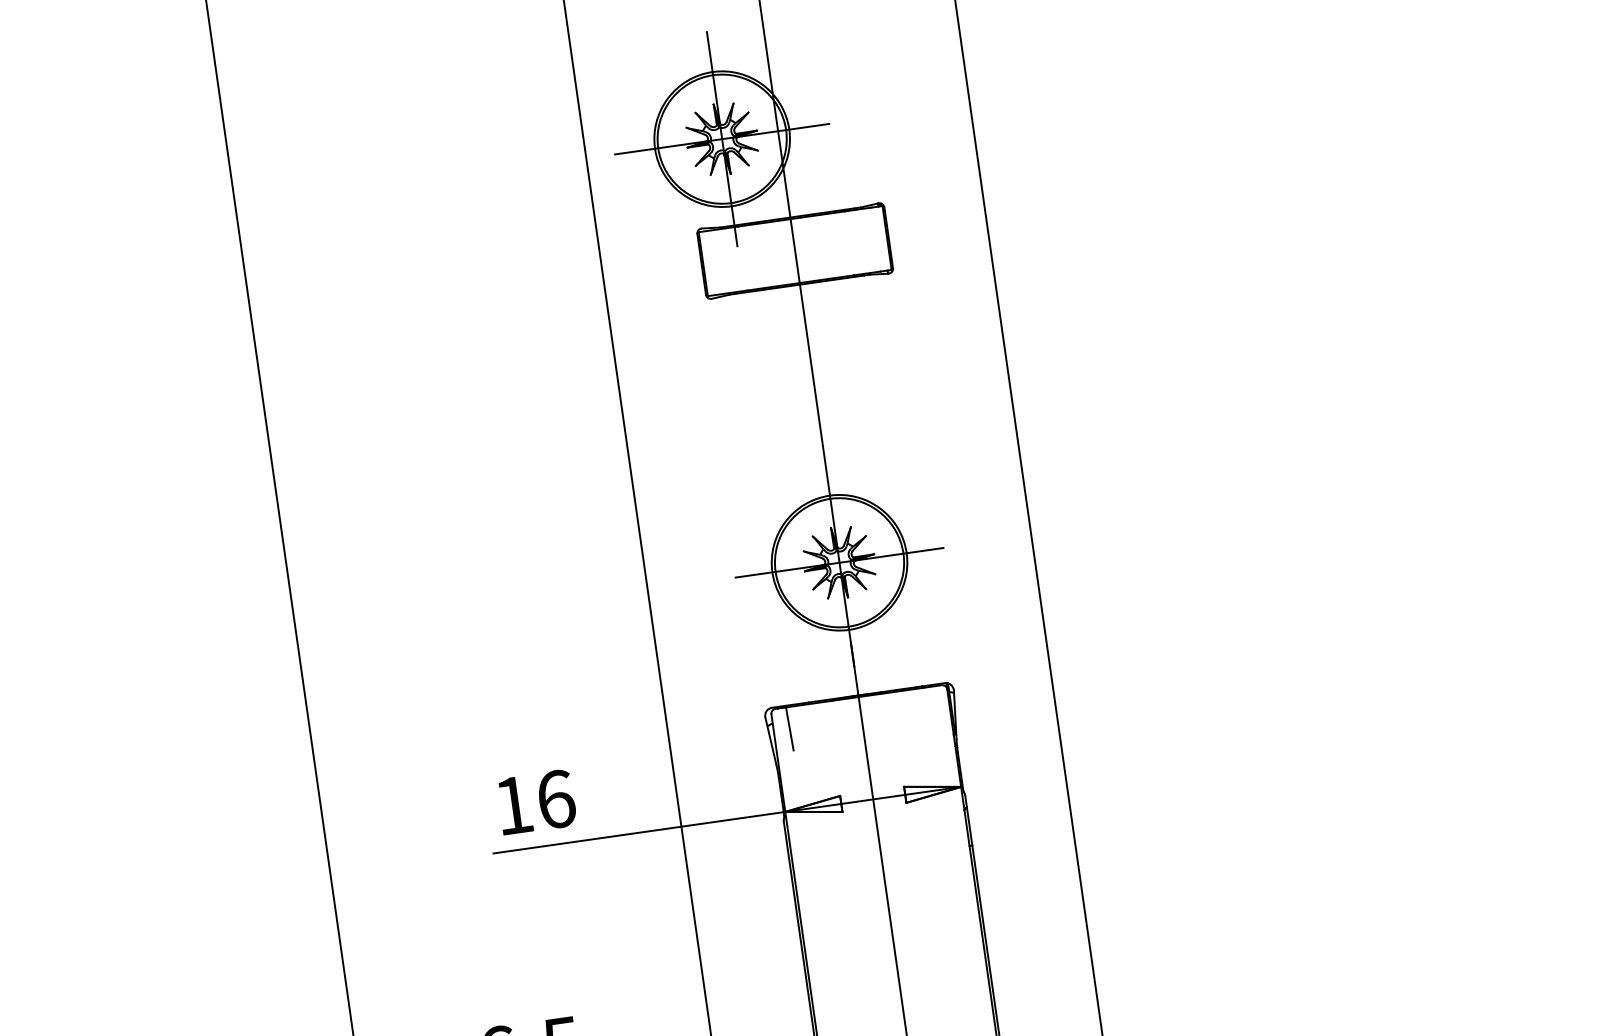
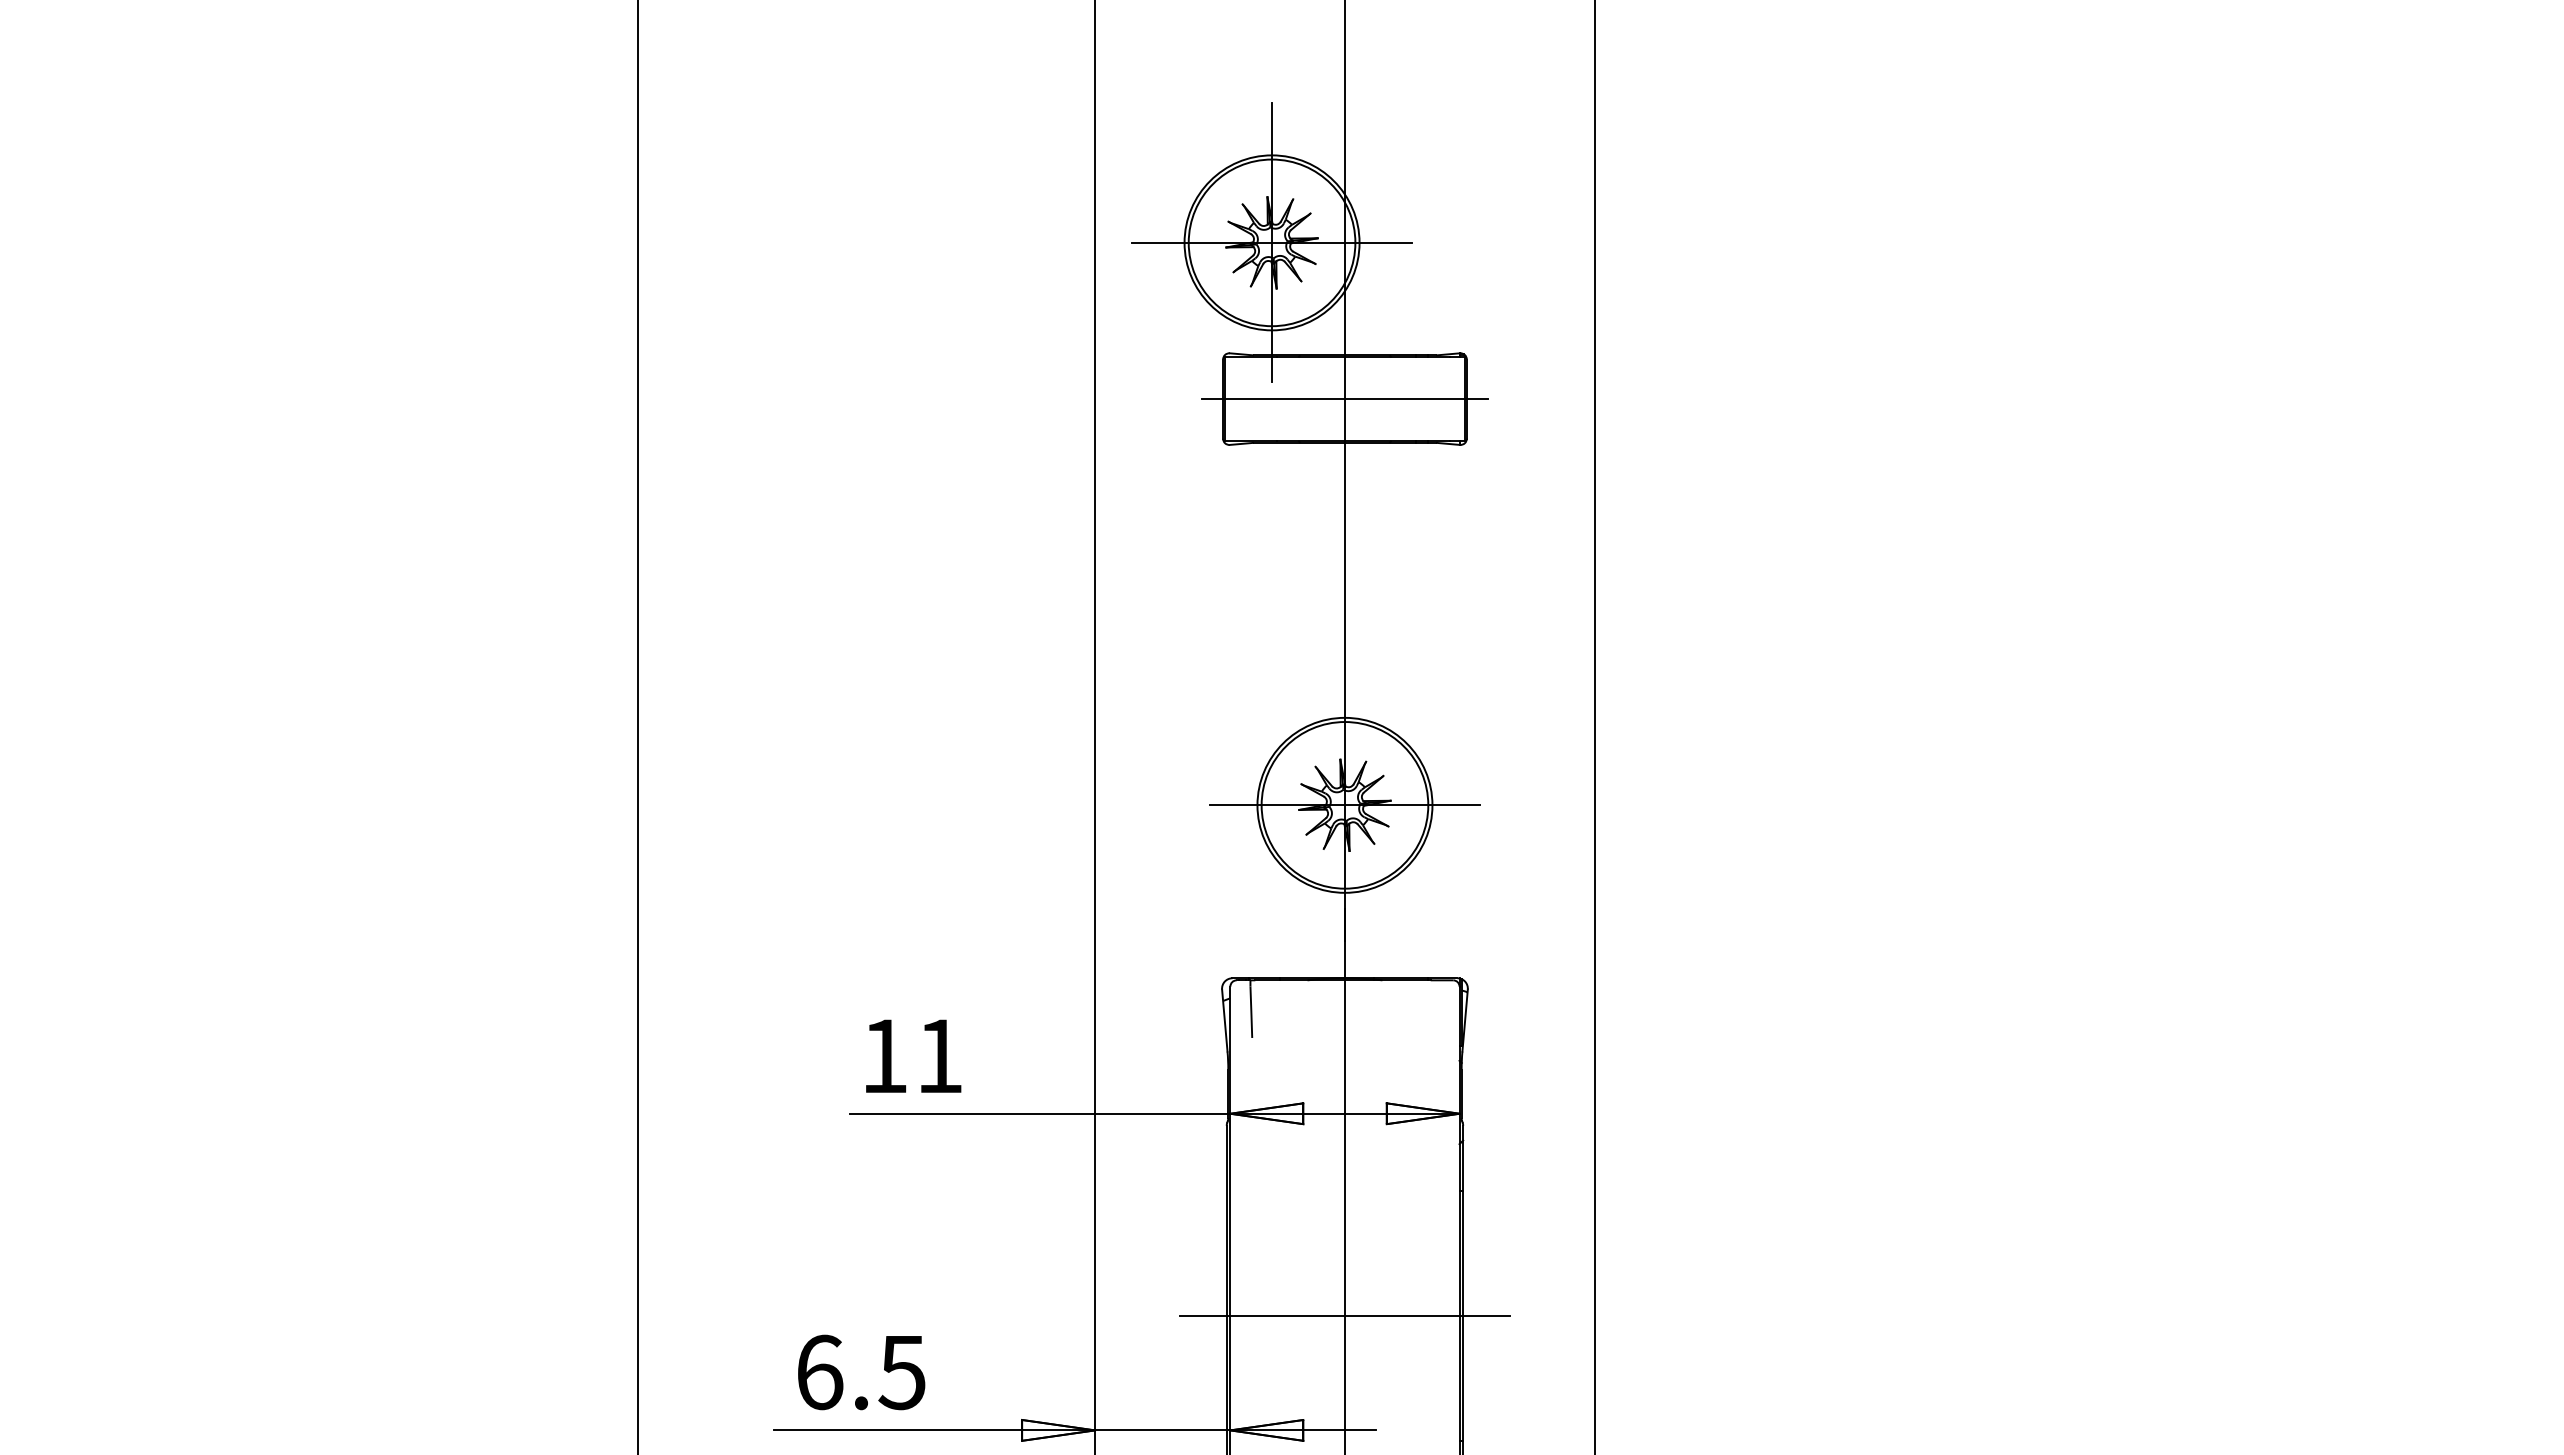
line: (794, 251) -> (1344, 399), added
text: (556, 798) -> (940, 1055), 16 -> 11
line: (894, 954) -> (1344, 1315), added

